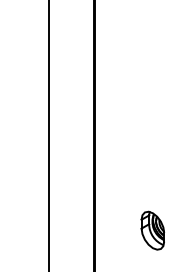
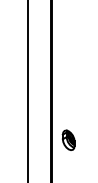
part: (152, 229) -> (68, 139), moved

